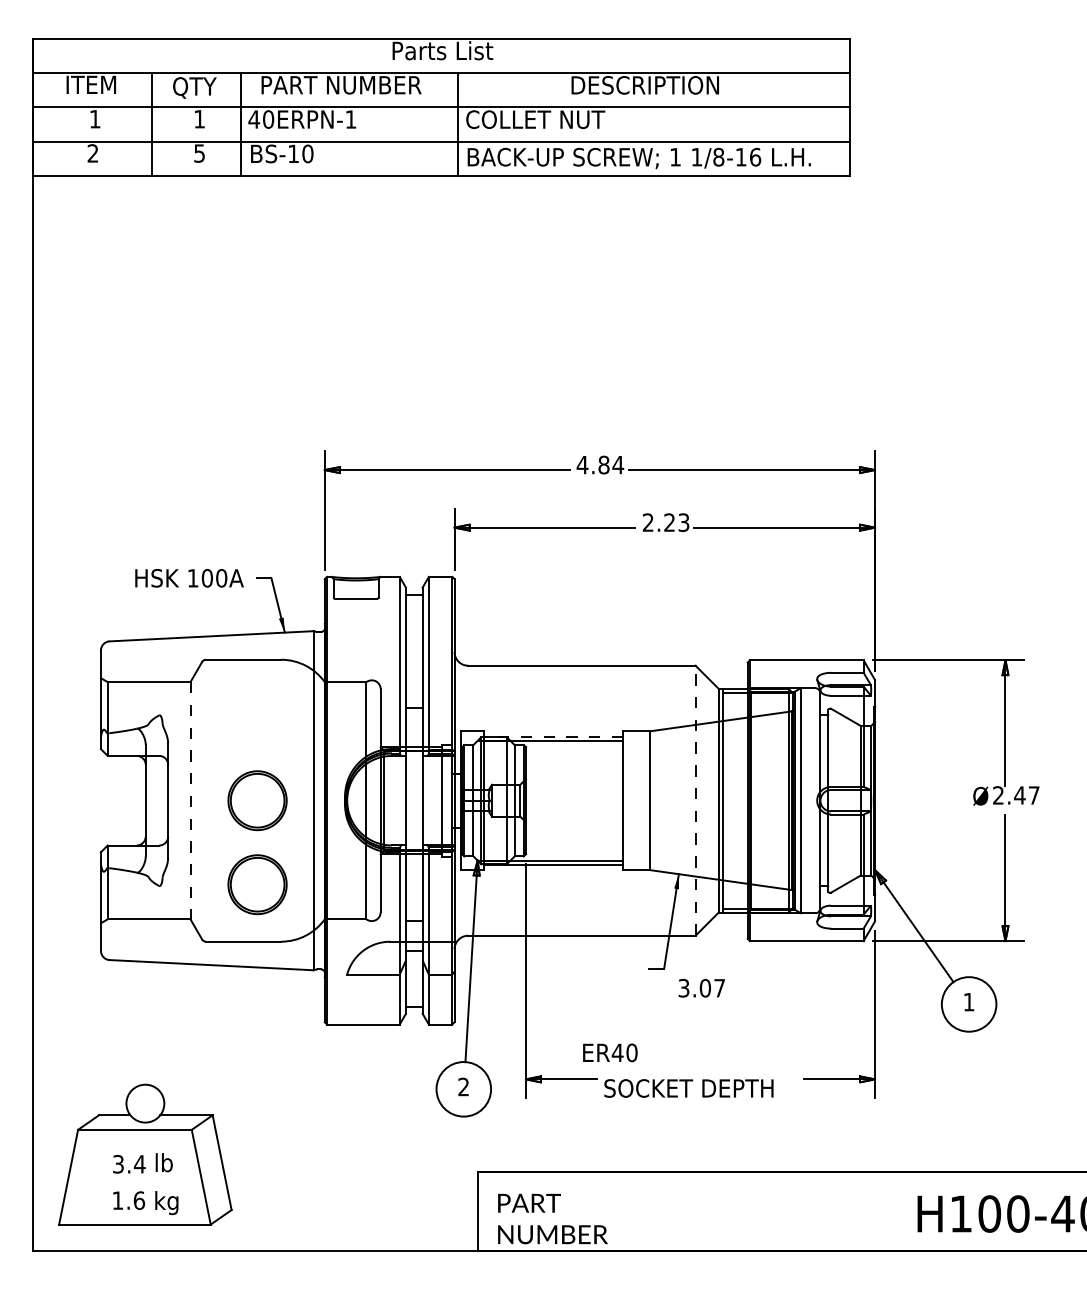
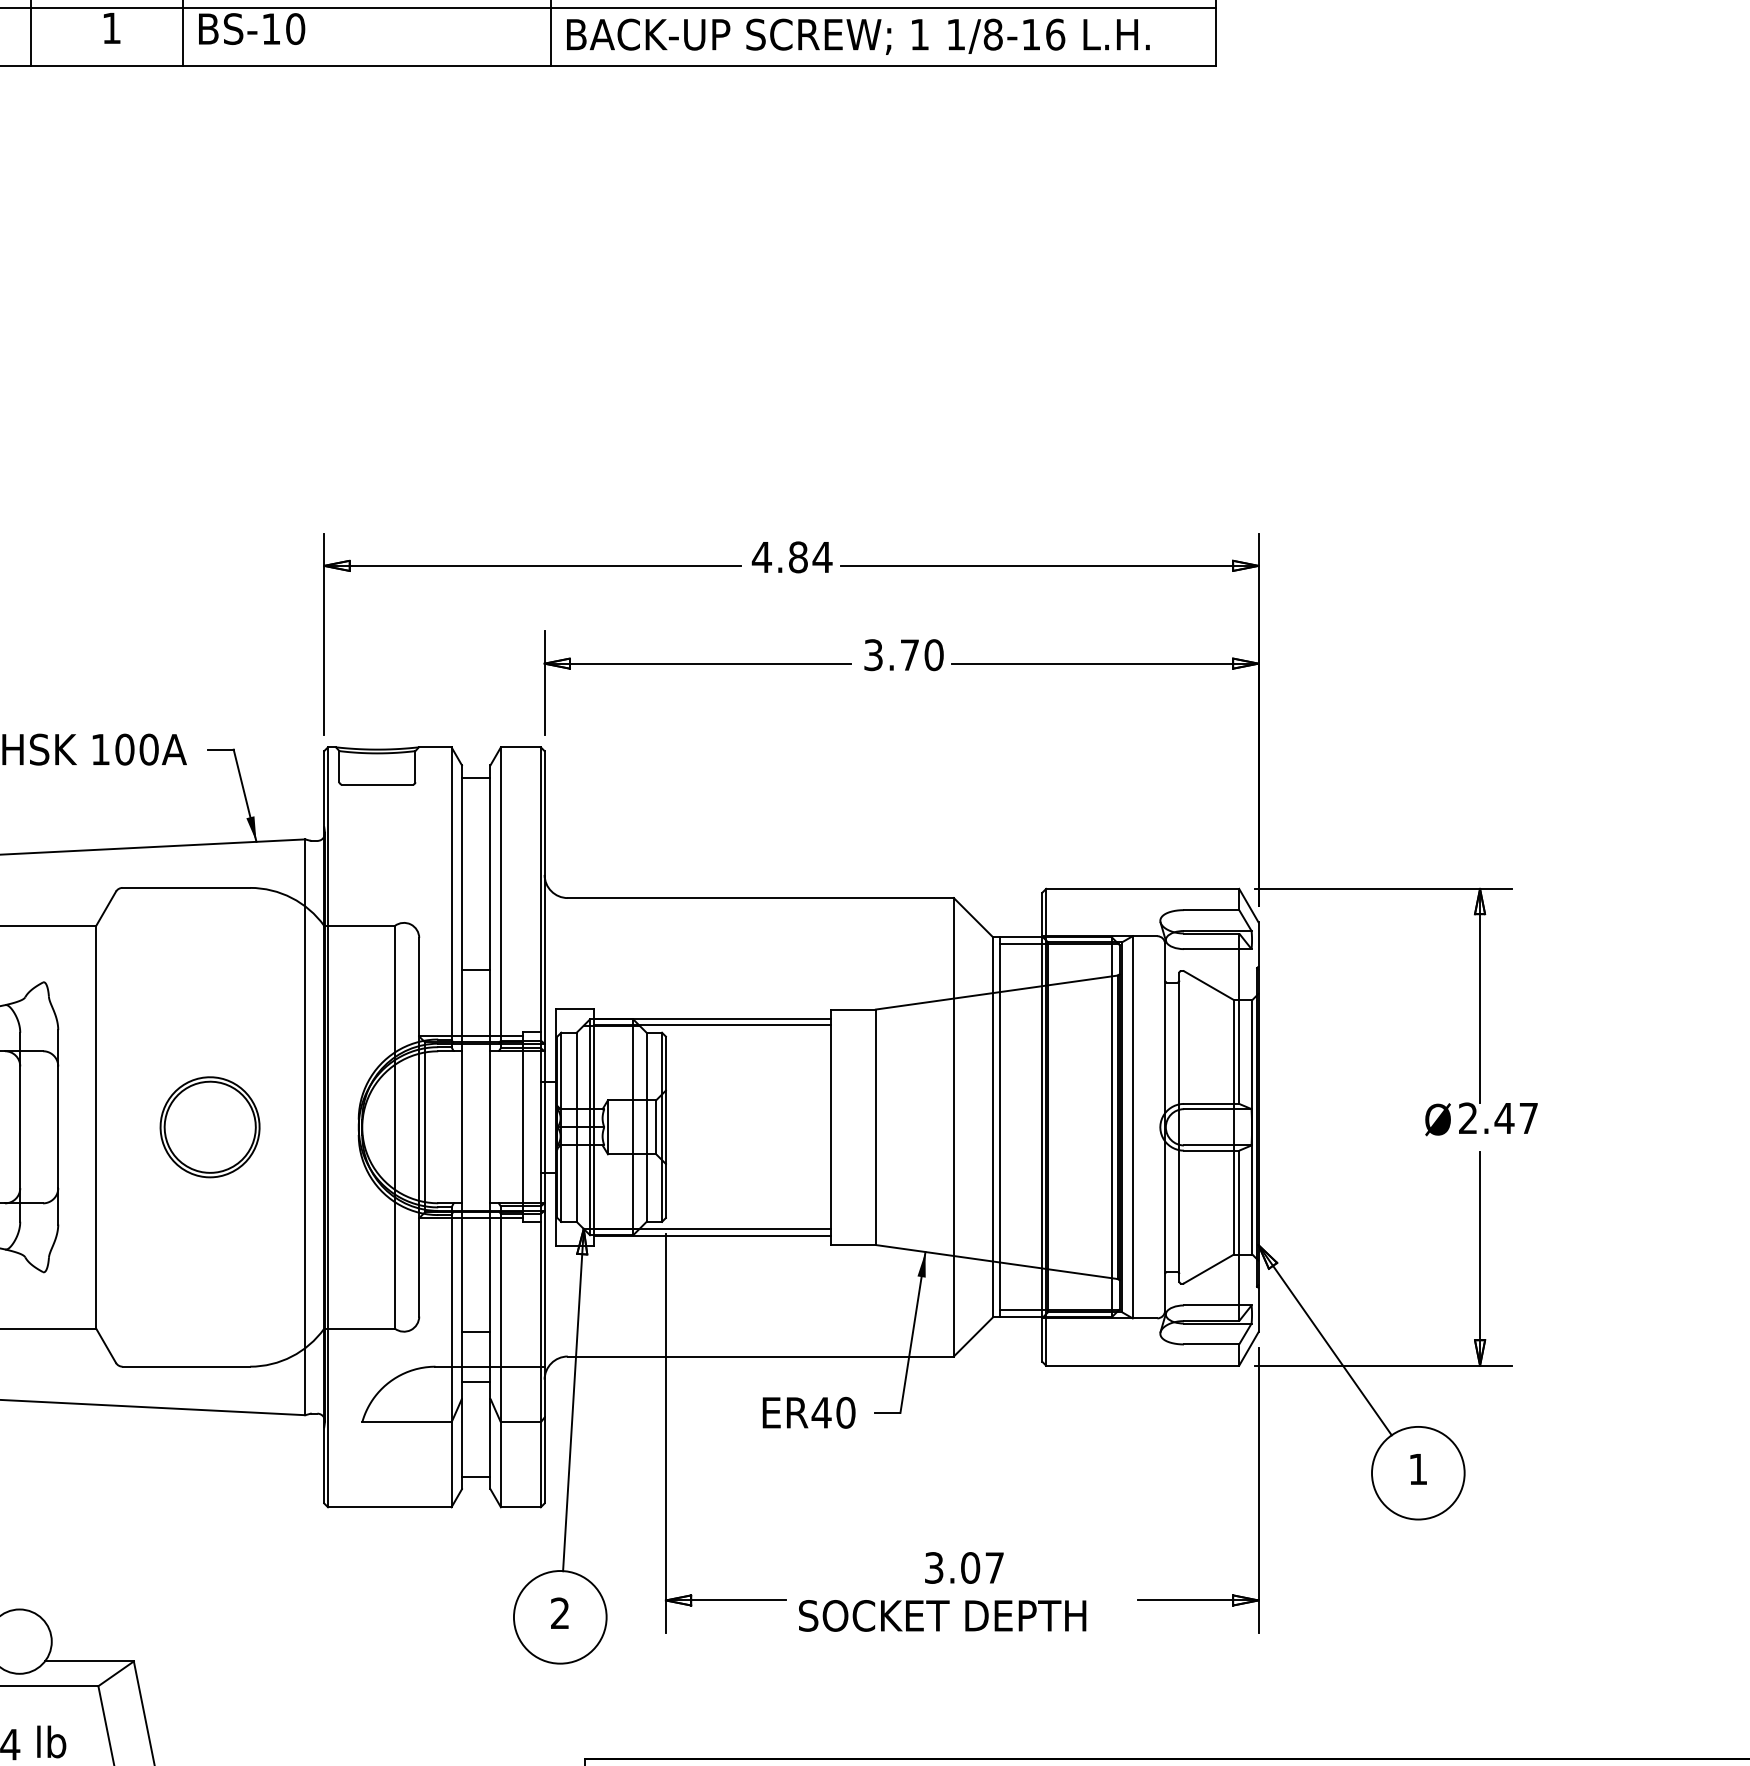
text: (199, 153) -> (111, 28), 5 -> 1
text: (666, 522) -> (904, 654), 2.23 -> 3.70
line: (553, 736) -> (712, 1018), dashed -> solid
line: (190, 800) -> (96, 1126), dashed -> solid
line: (695, 800) -> (953, 1126), dashed -> solid
part: (257, 884) -> (209, 1269), removed
text: (701, 987) -> (963, 1566), moved
text: (610, 1052) -> (809, 1412), moved

